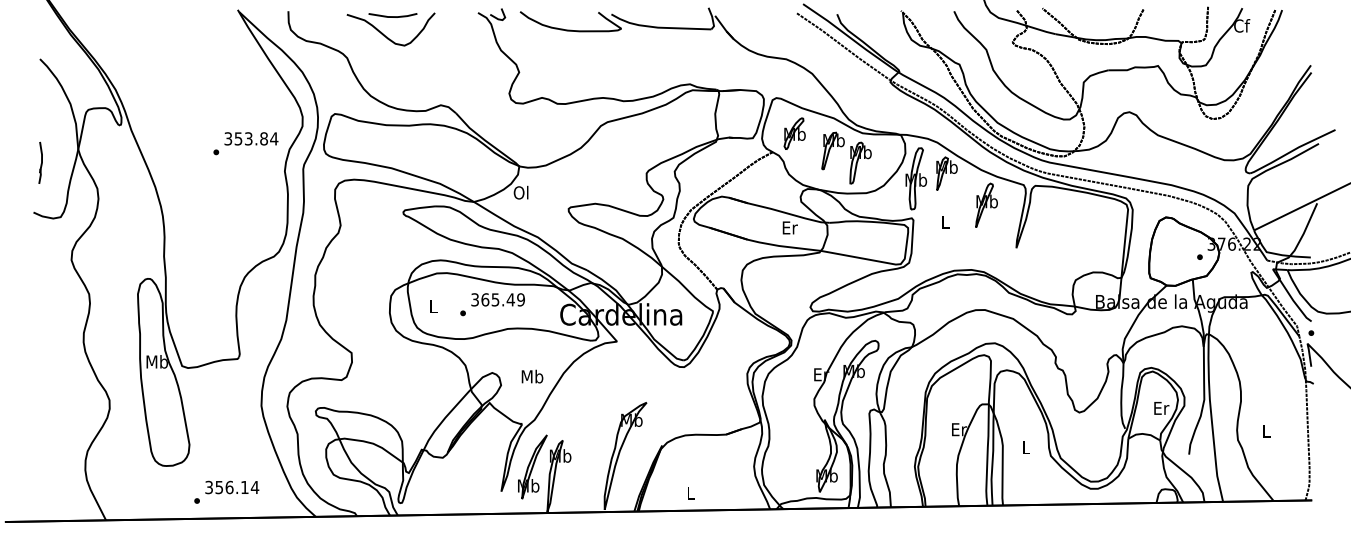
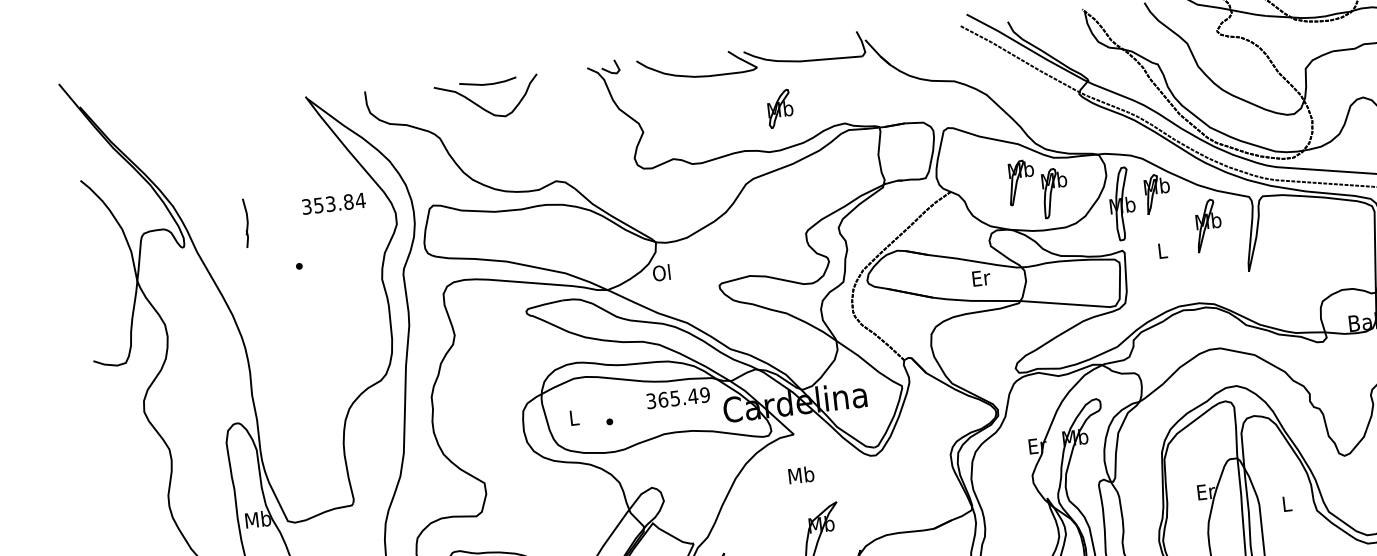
part: (794, 133) -> (779, 108), moved
text: (251, 138) -> (333, 203), moved
part: (40, 162) -> (246, 222), moved
text: (497, 299) -> (677, 397), moved
text: (532, 376) -> (801, 474), moved

